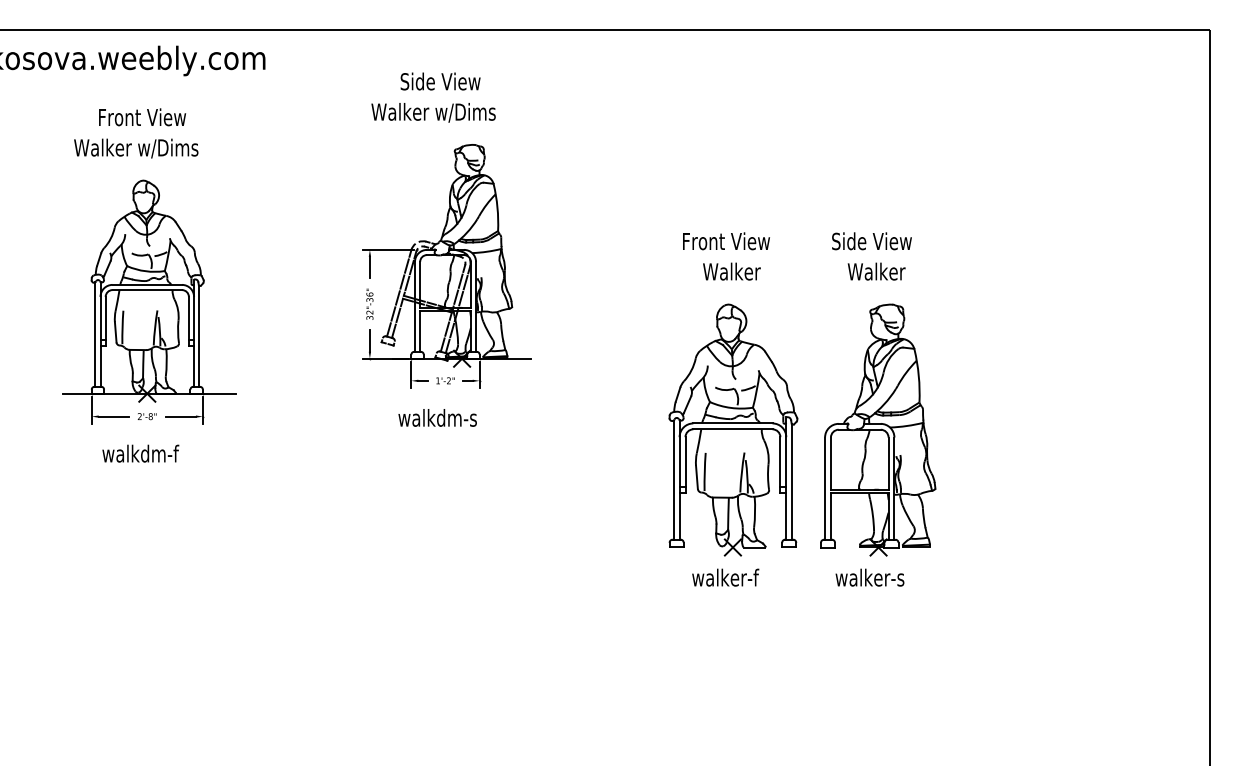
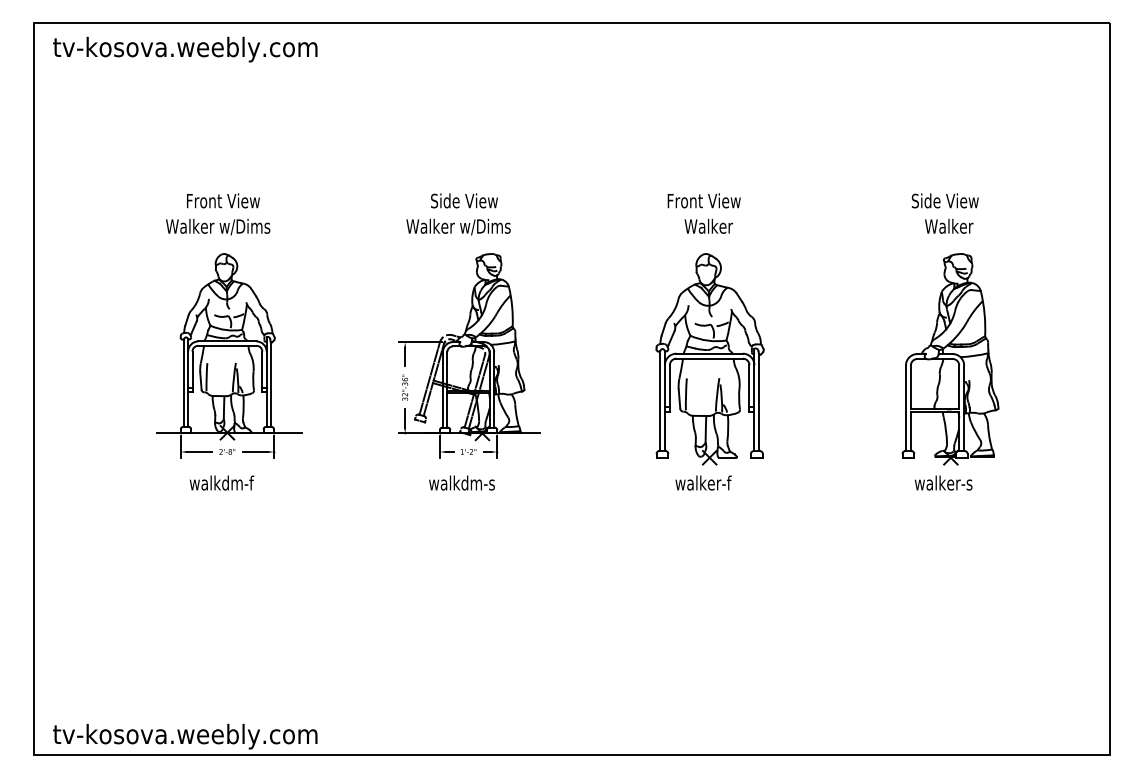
part: (446, 249) -> (469, 341), moved
part: (149, 284) -> (229, 341), moved
part: (878, 408) -> (950, 341), moved

